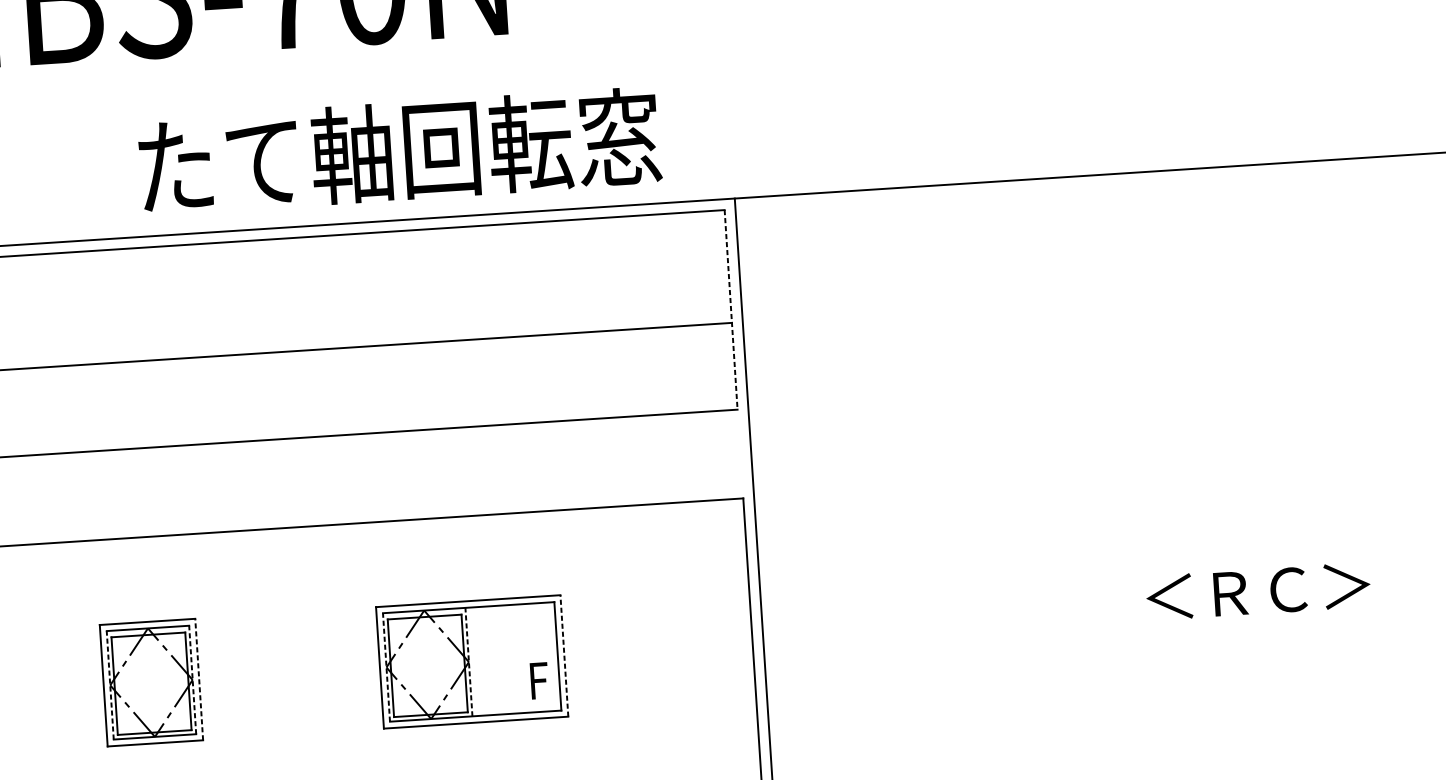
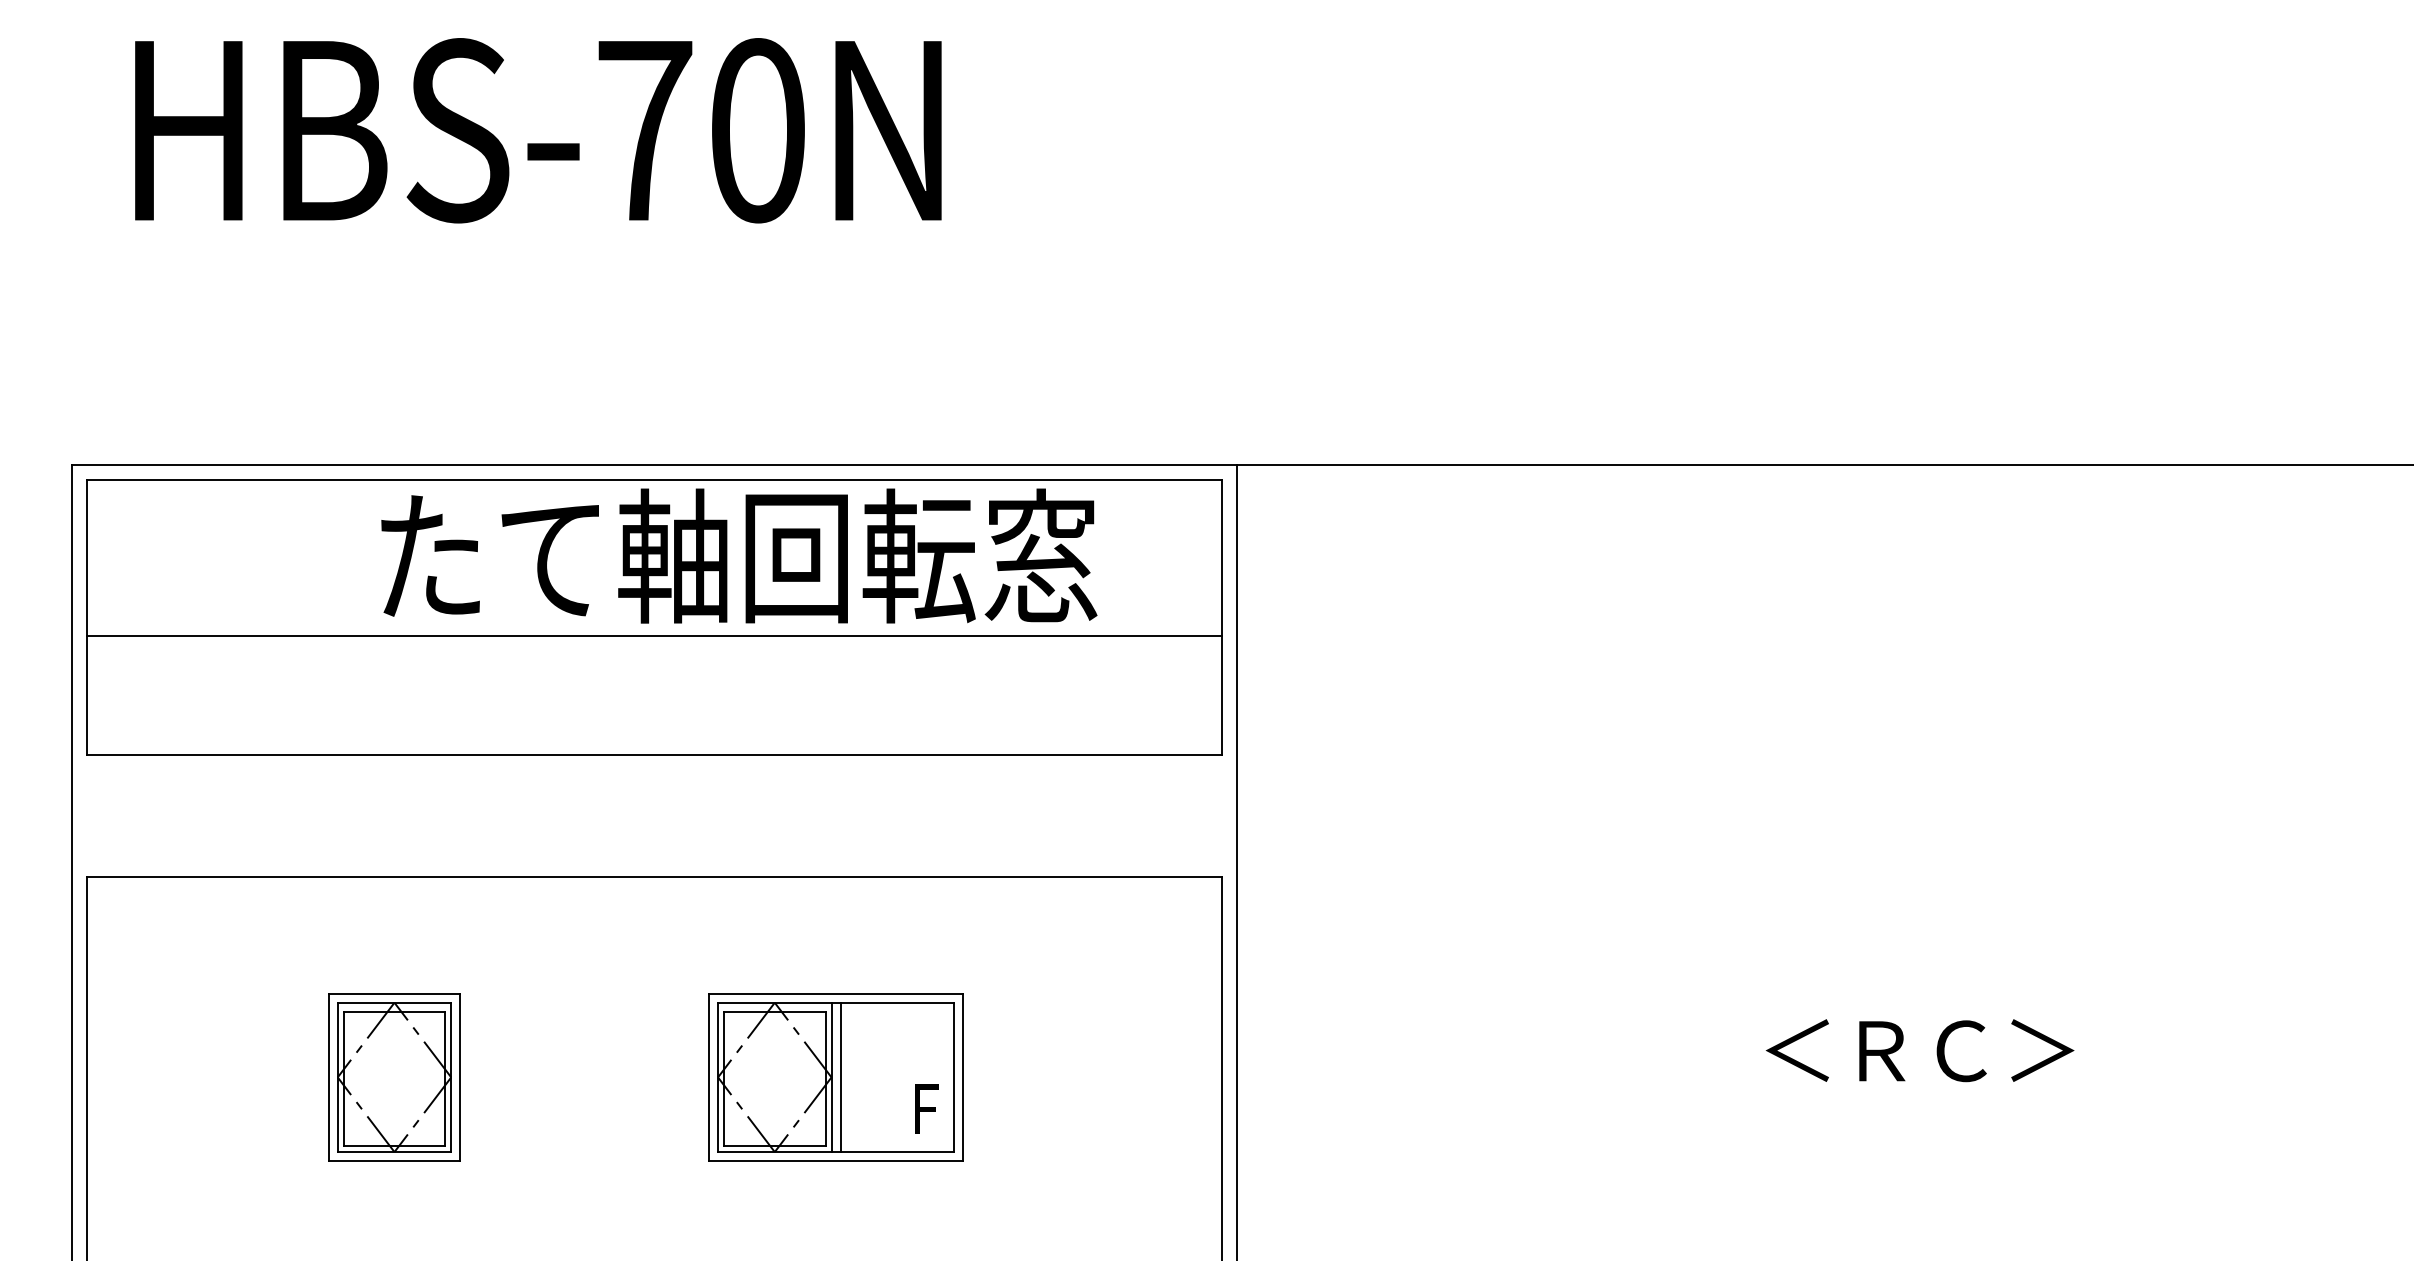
text: (400, 150) -> (739, 555), moved
line: (731, 310) -> (1222, 618), dashed -> solid
line: (564, 656) -> (962, 1077), dashed -> solid
line: (475, 661) -> (840, 1077), added
line: (468, 662) -> (831, 1077), dashed -> solid
line: (386, 667) -> (718, 1077), dashed -> solid
line: (199, 679) -> (460, 1077), dashed -> solid
line: (192, 680) -> (451, 1077), dashed -> solid
line: (110, 685) -> (337, 1077), dashed -> solid

